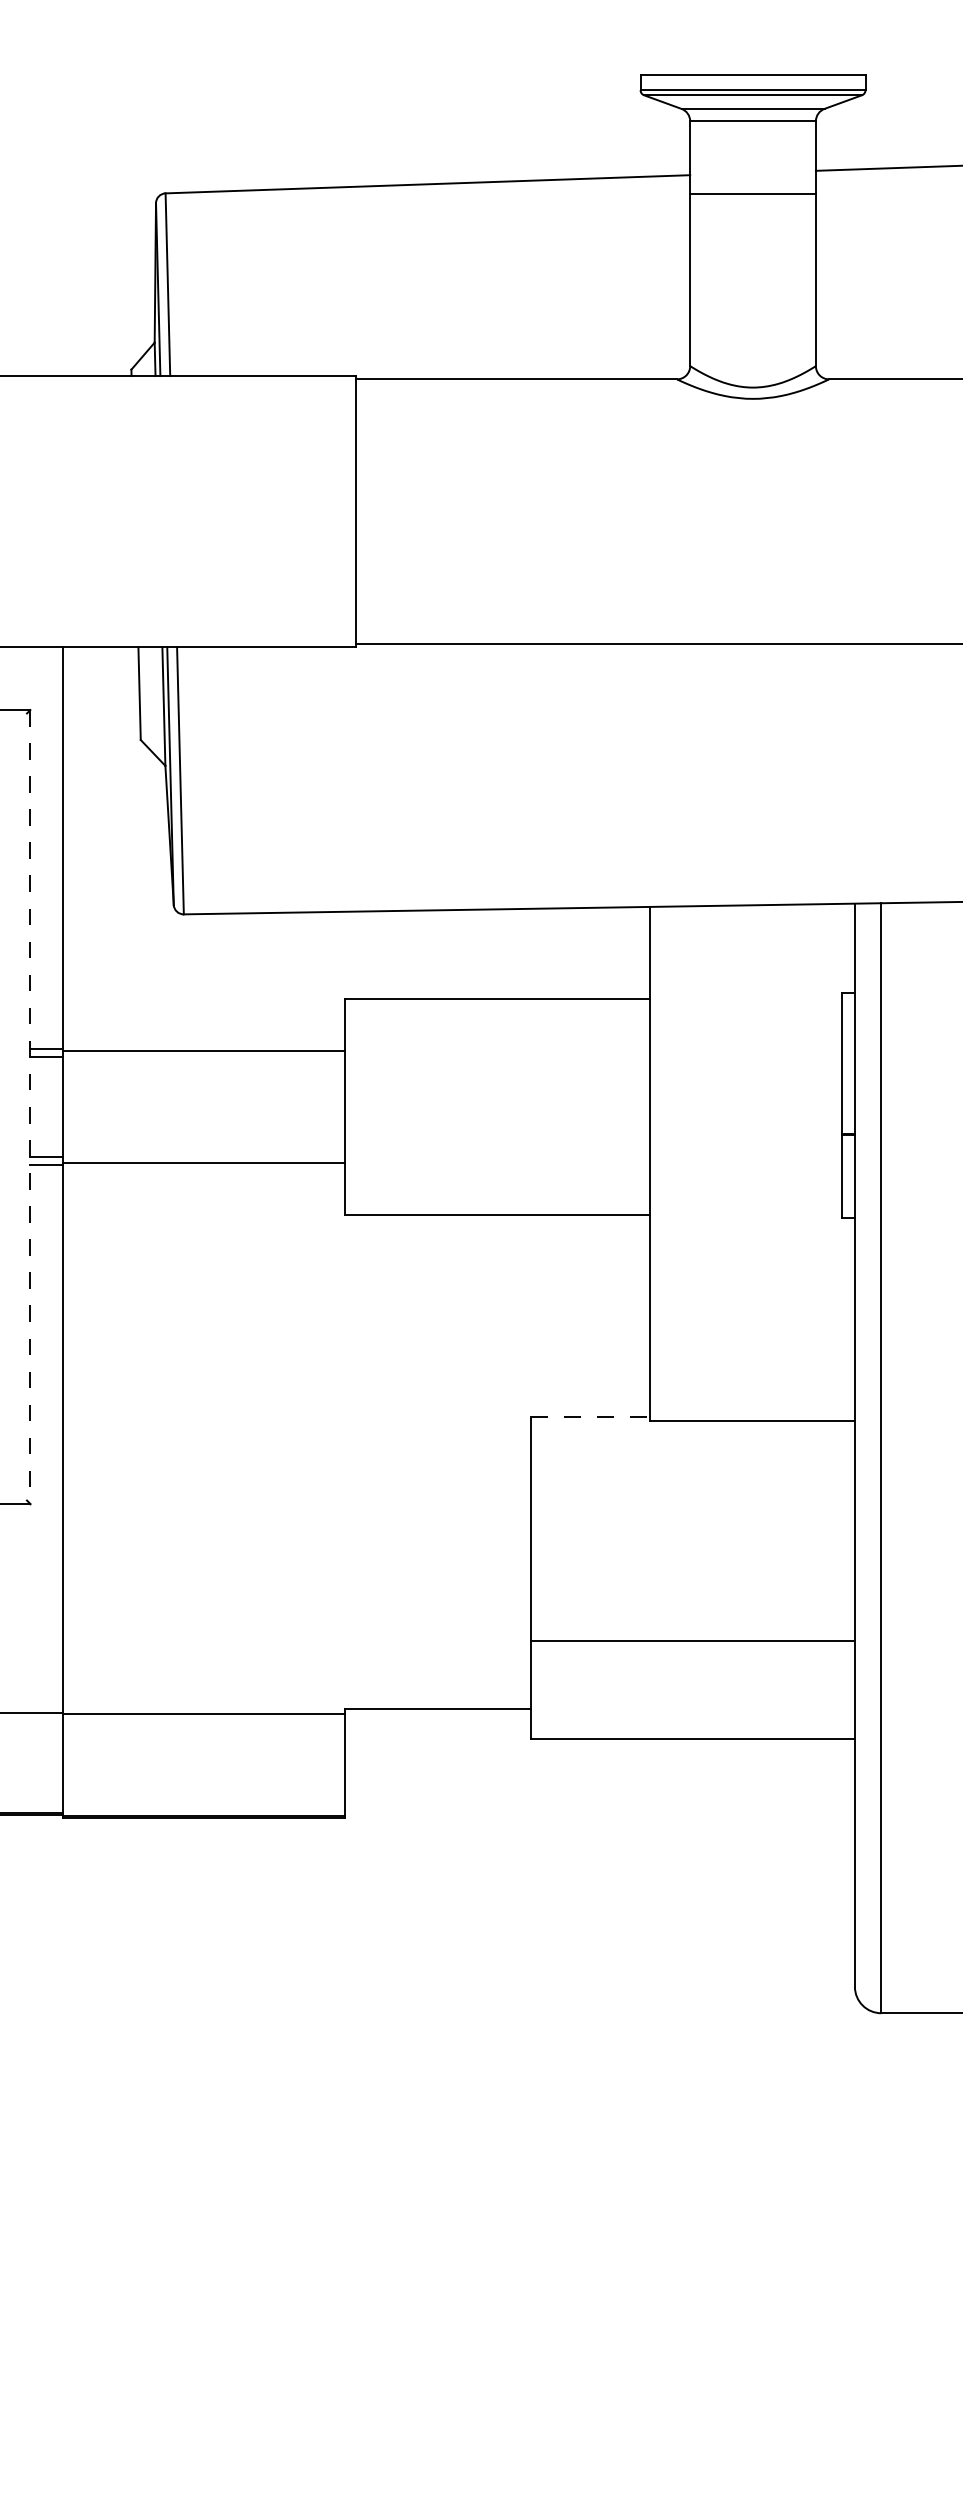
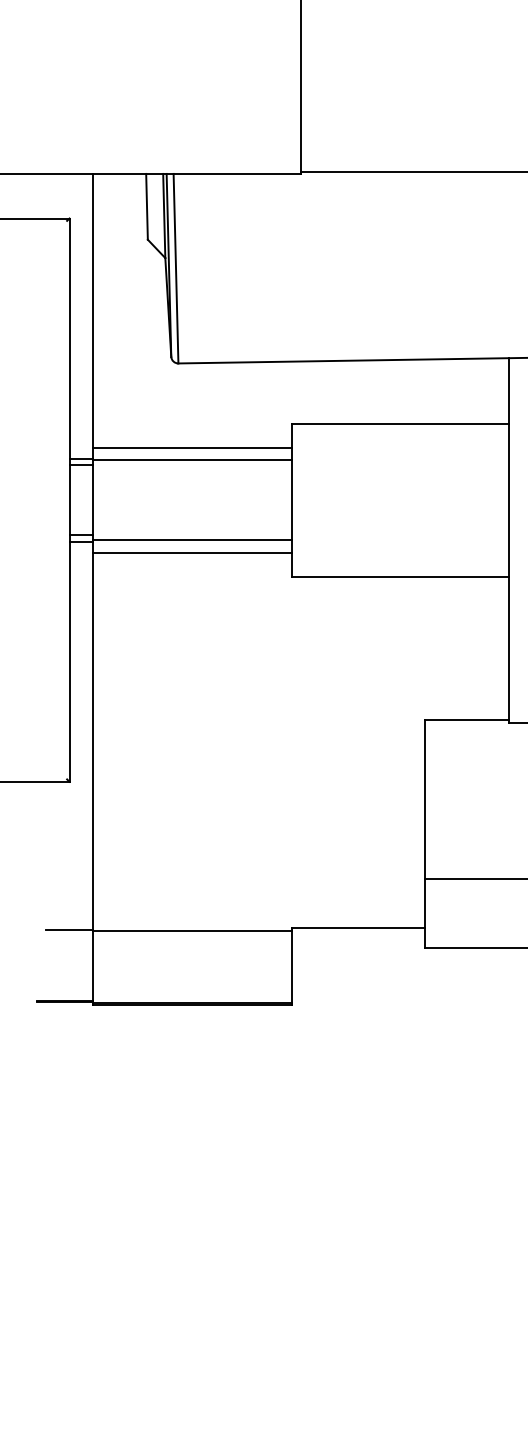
line: (203, 1032) -> (192, 447), added
line: (30, 1107) -> (69, 500), dashed -> solid
line: (203, 1181) -> (192, 553), added
line: (590, 1417) -> (466, 720), dashed -> solid

